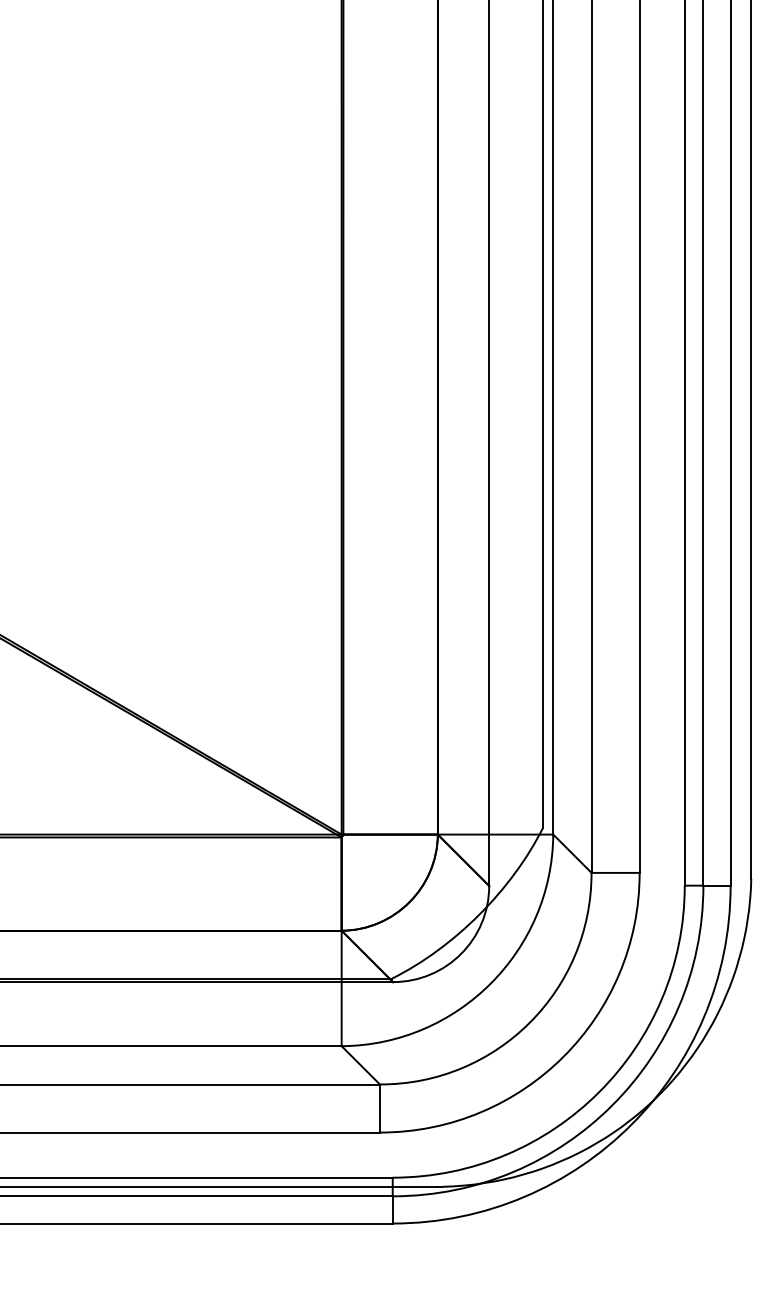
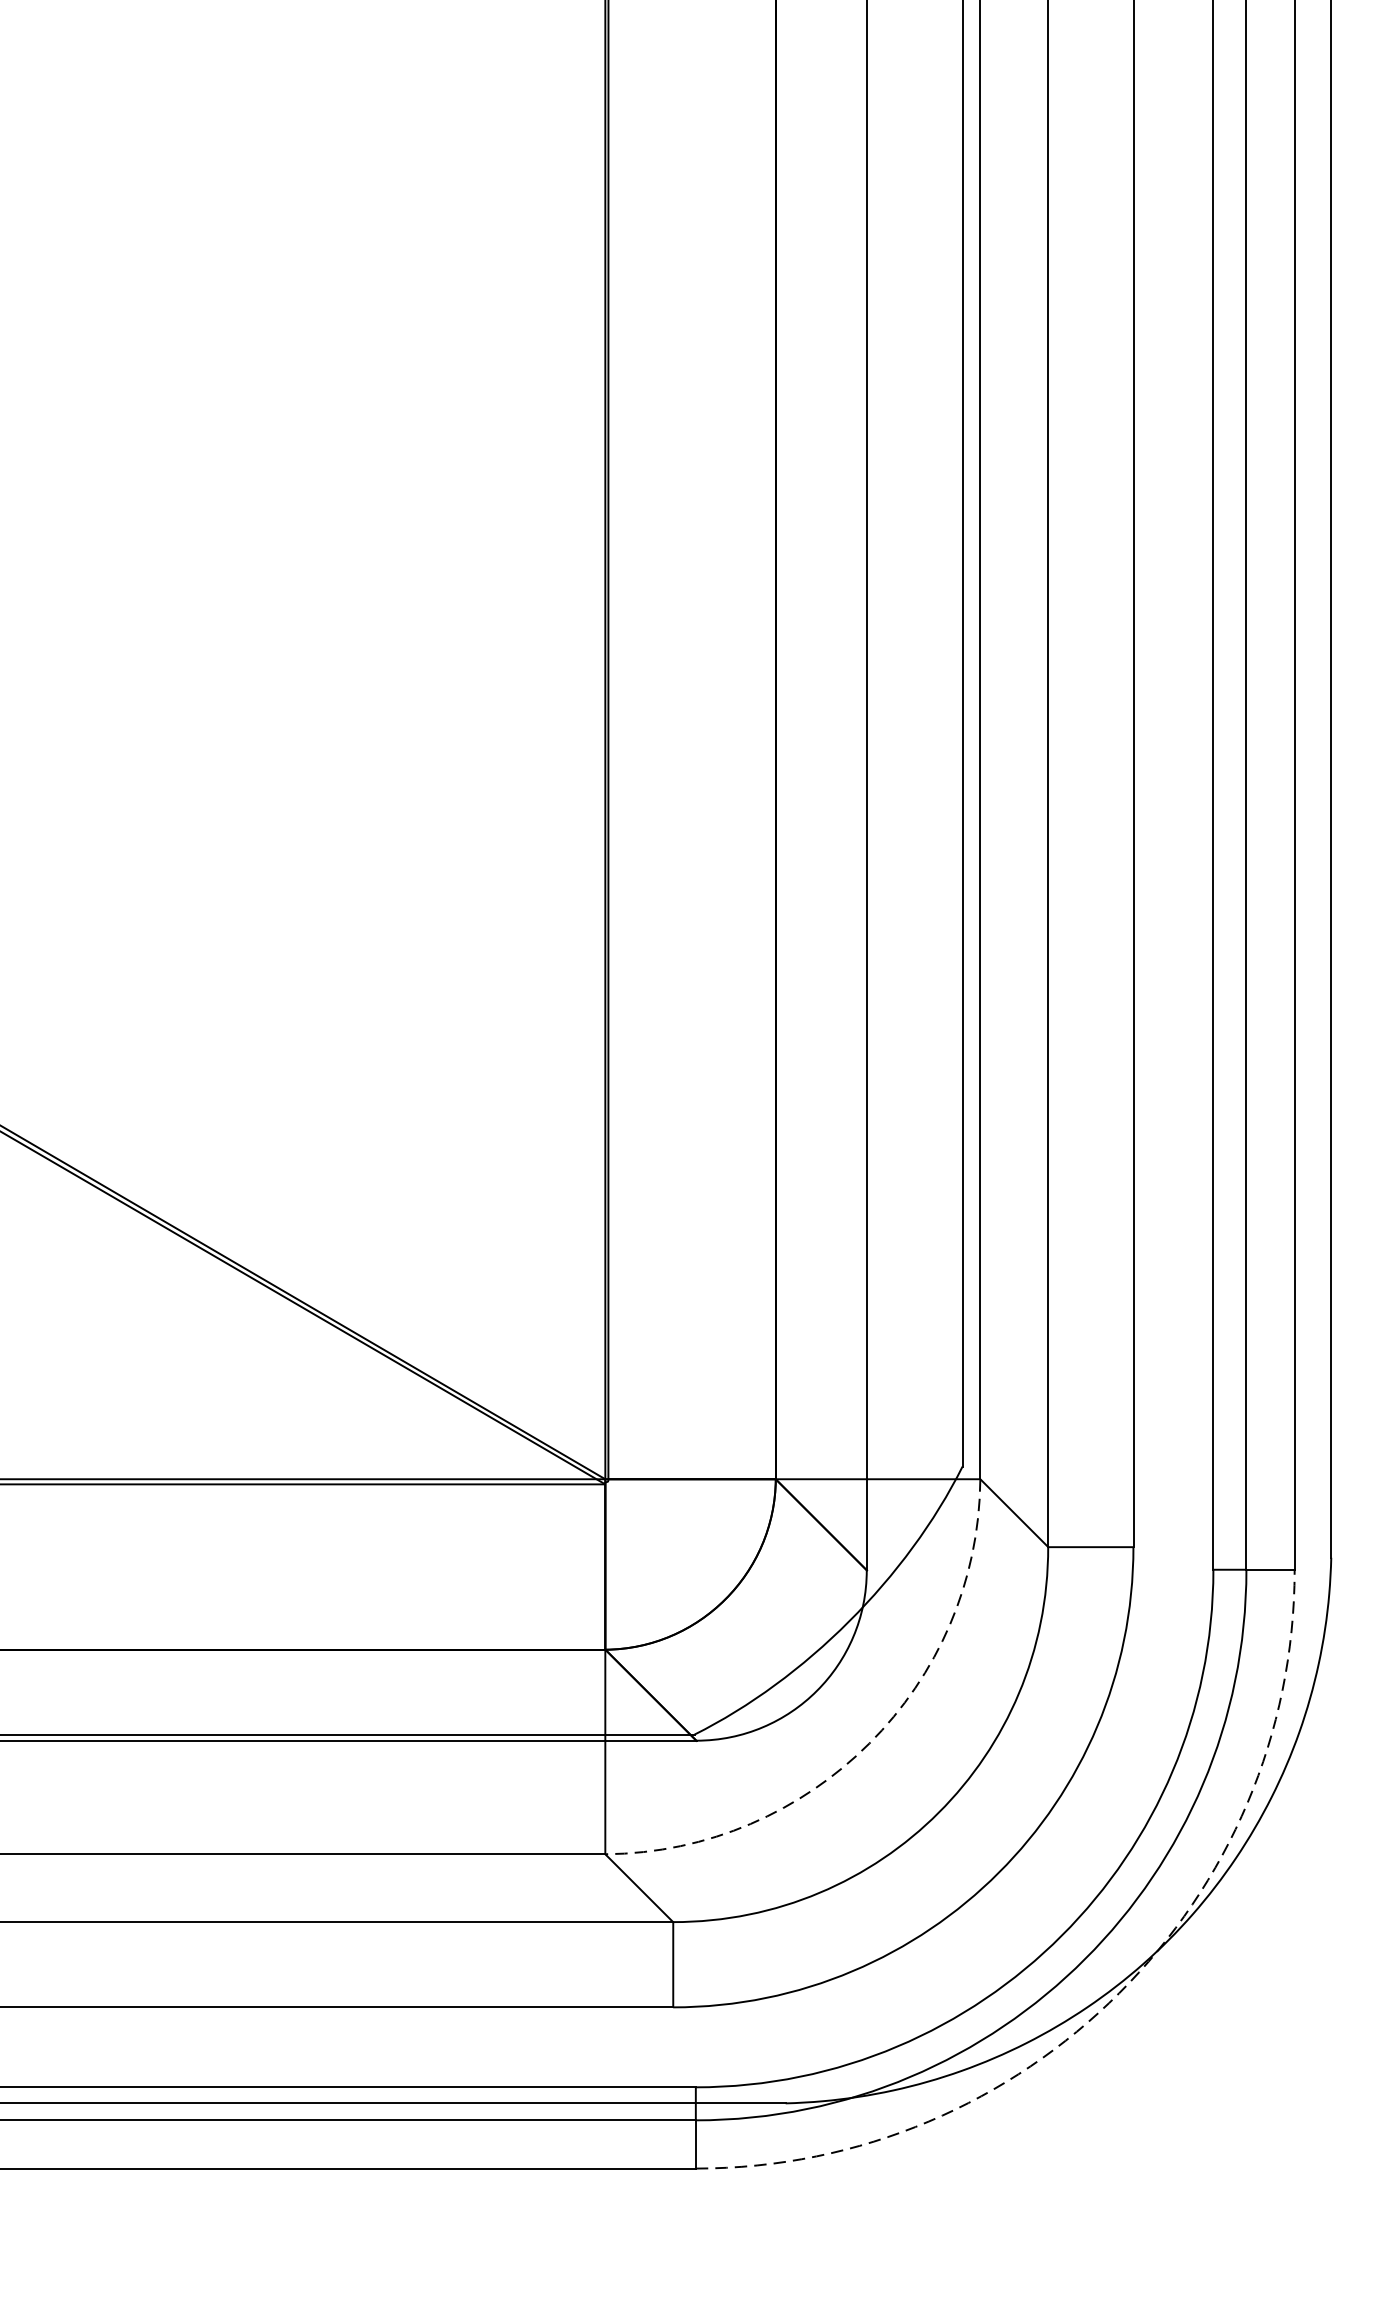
arc: (490, 983) -> (869, 1743), solid -> dashed
arc: (631, 1124) -> (1118, 1993), solid -> dashed

